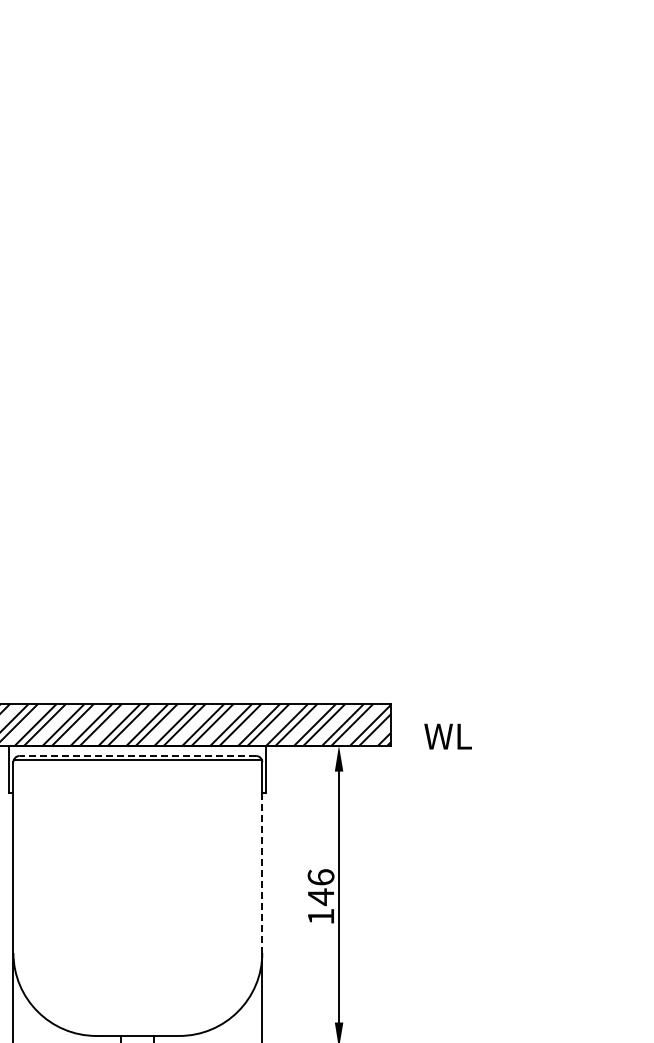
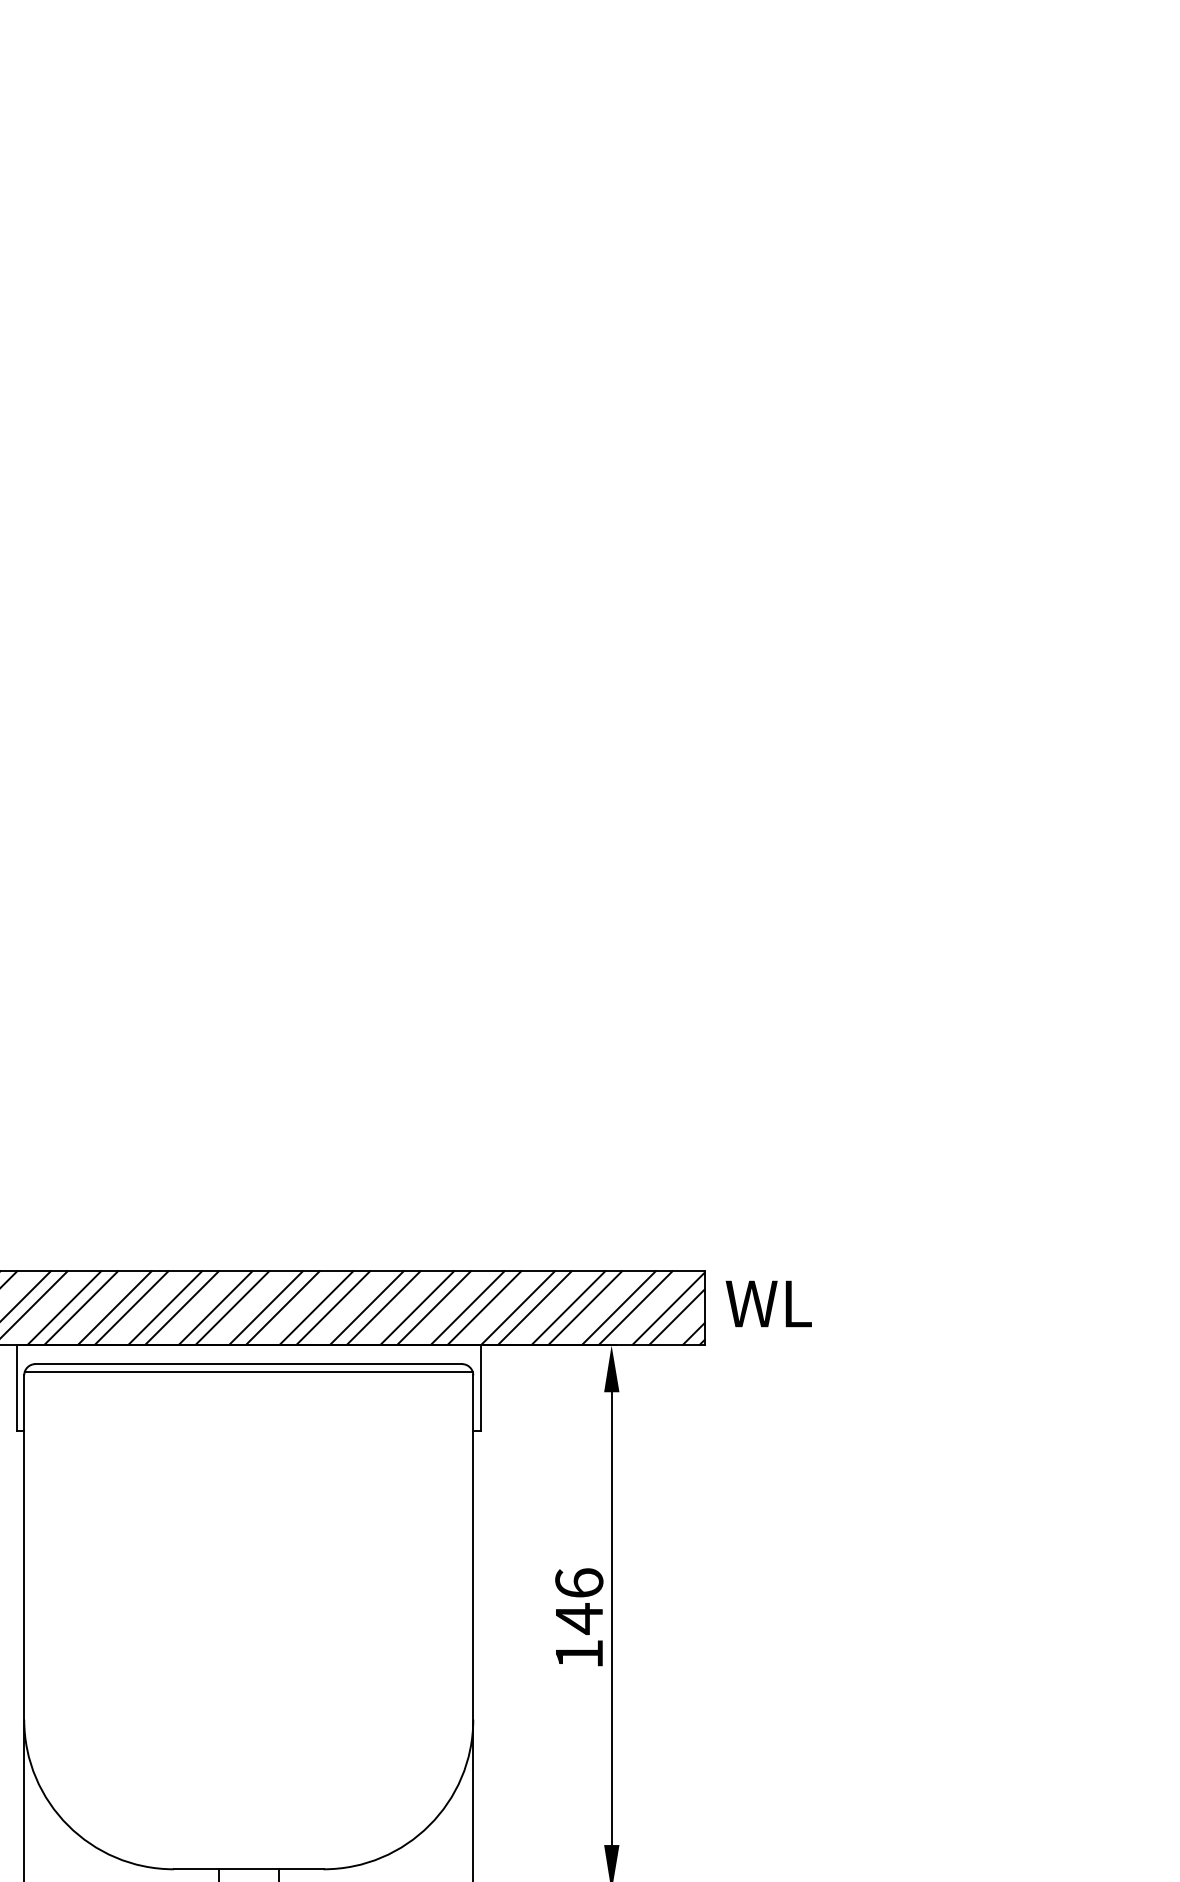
text: (447, 736) -> (767, 1303), moved
line: (137, 755) -> (248, 1363), dashed -> solid
line: (262, 873) -> (473, 1576), dashed -> solid

